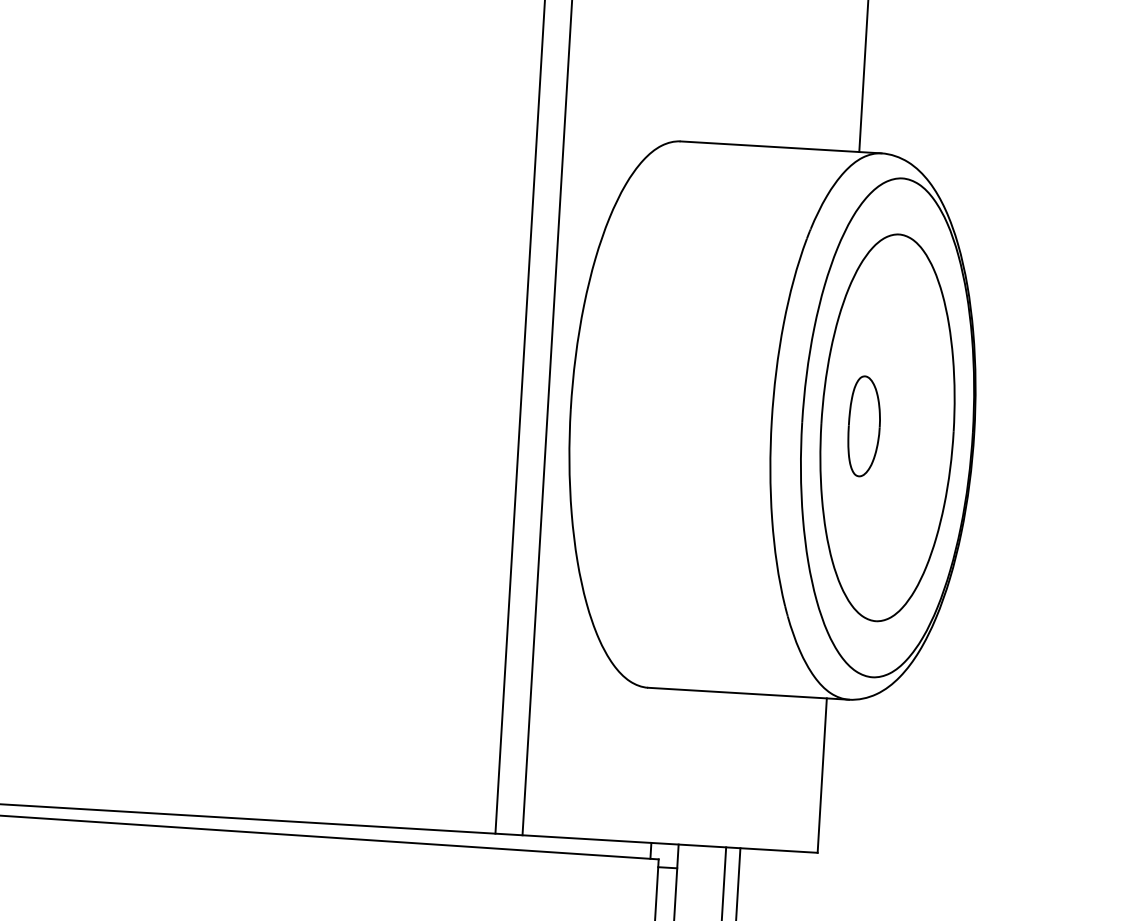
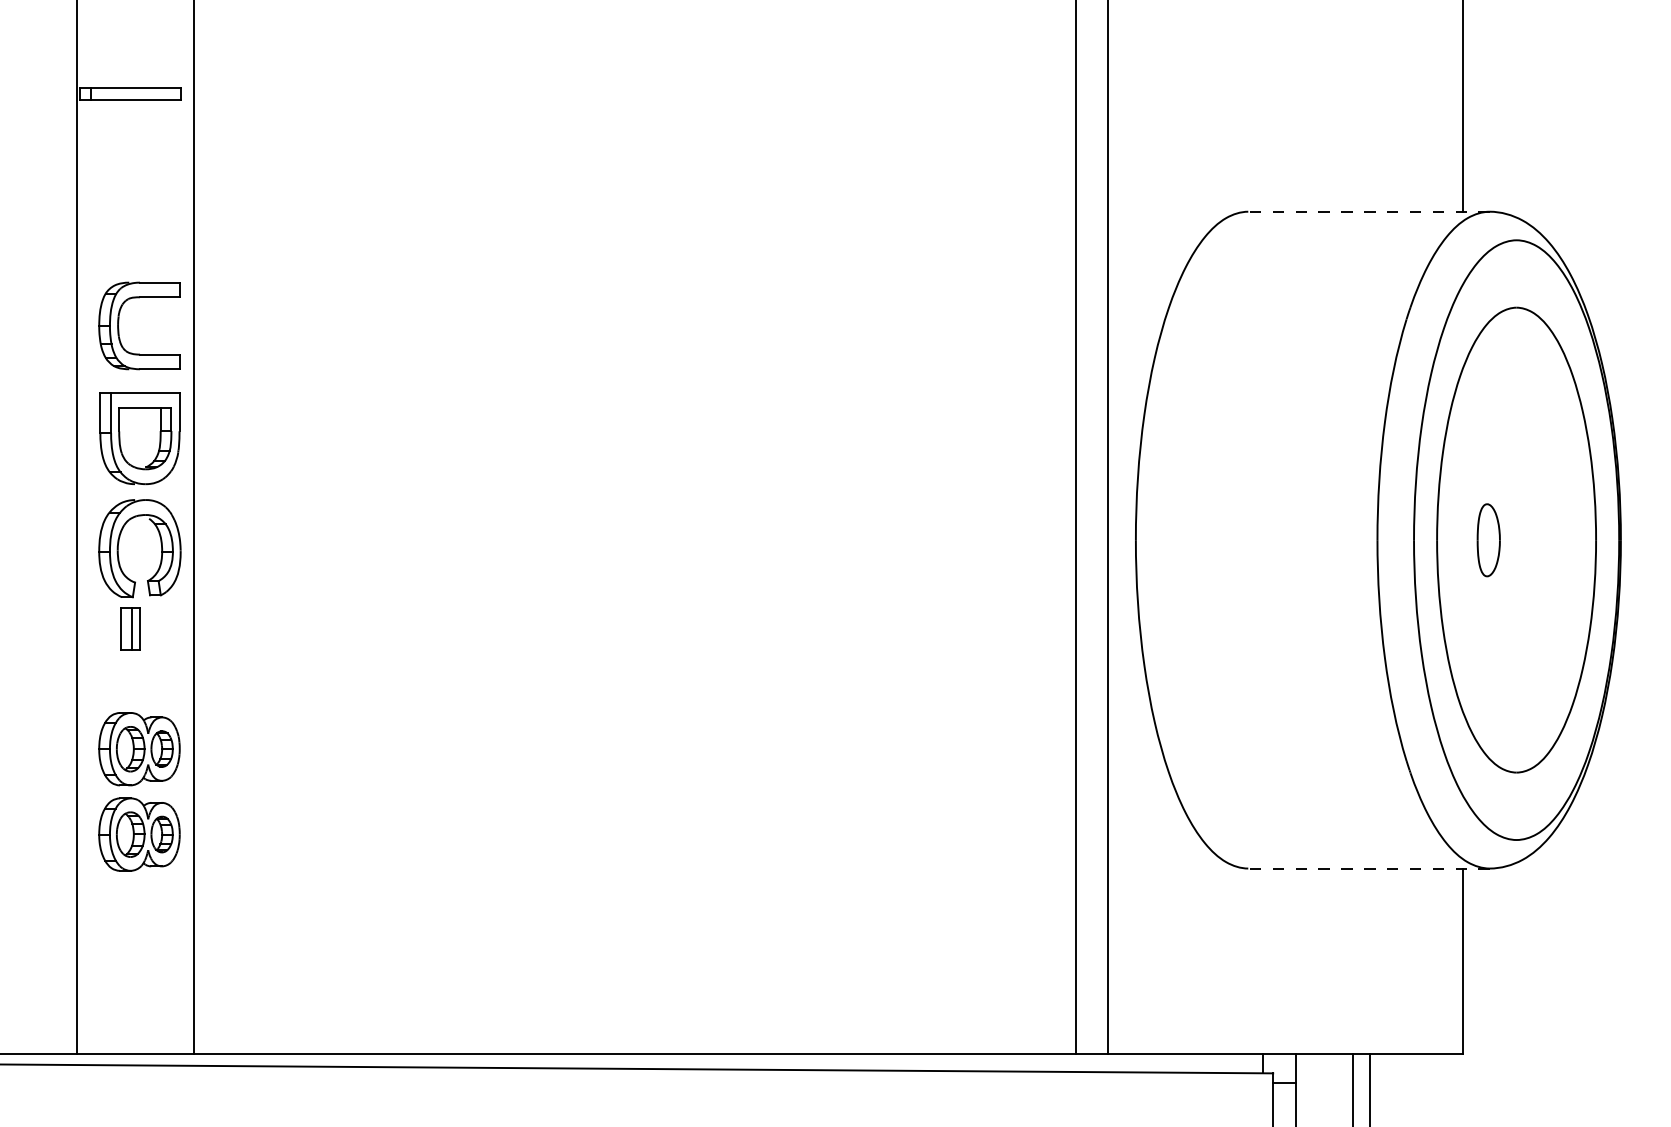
line: (781, 147) -> (1369, 211), solid -> dashed
part: (864, 426) -> (1488, 540), size x0.6
line: (748, 693) -> (1369, 868), solid -> dashed

